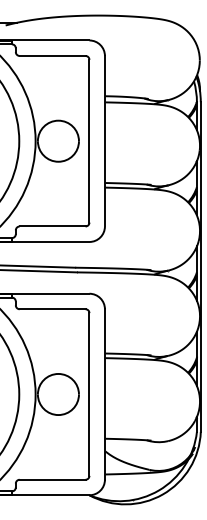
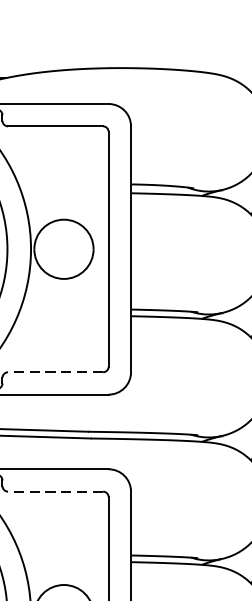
line: (52, 226) -> (55, 372), solid -> dashed
line: (52, 309) -> (55, 492), solid -> dashed

